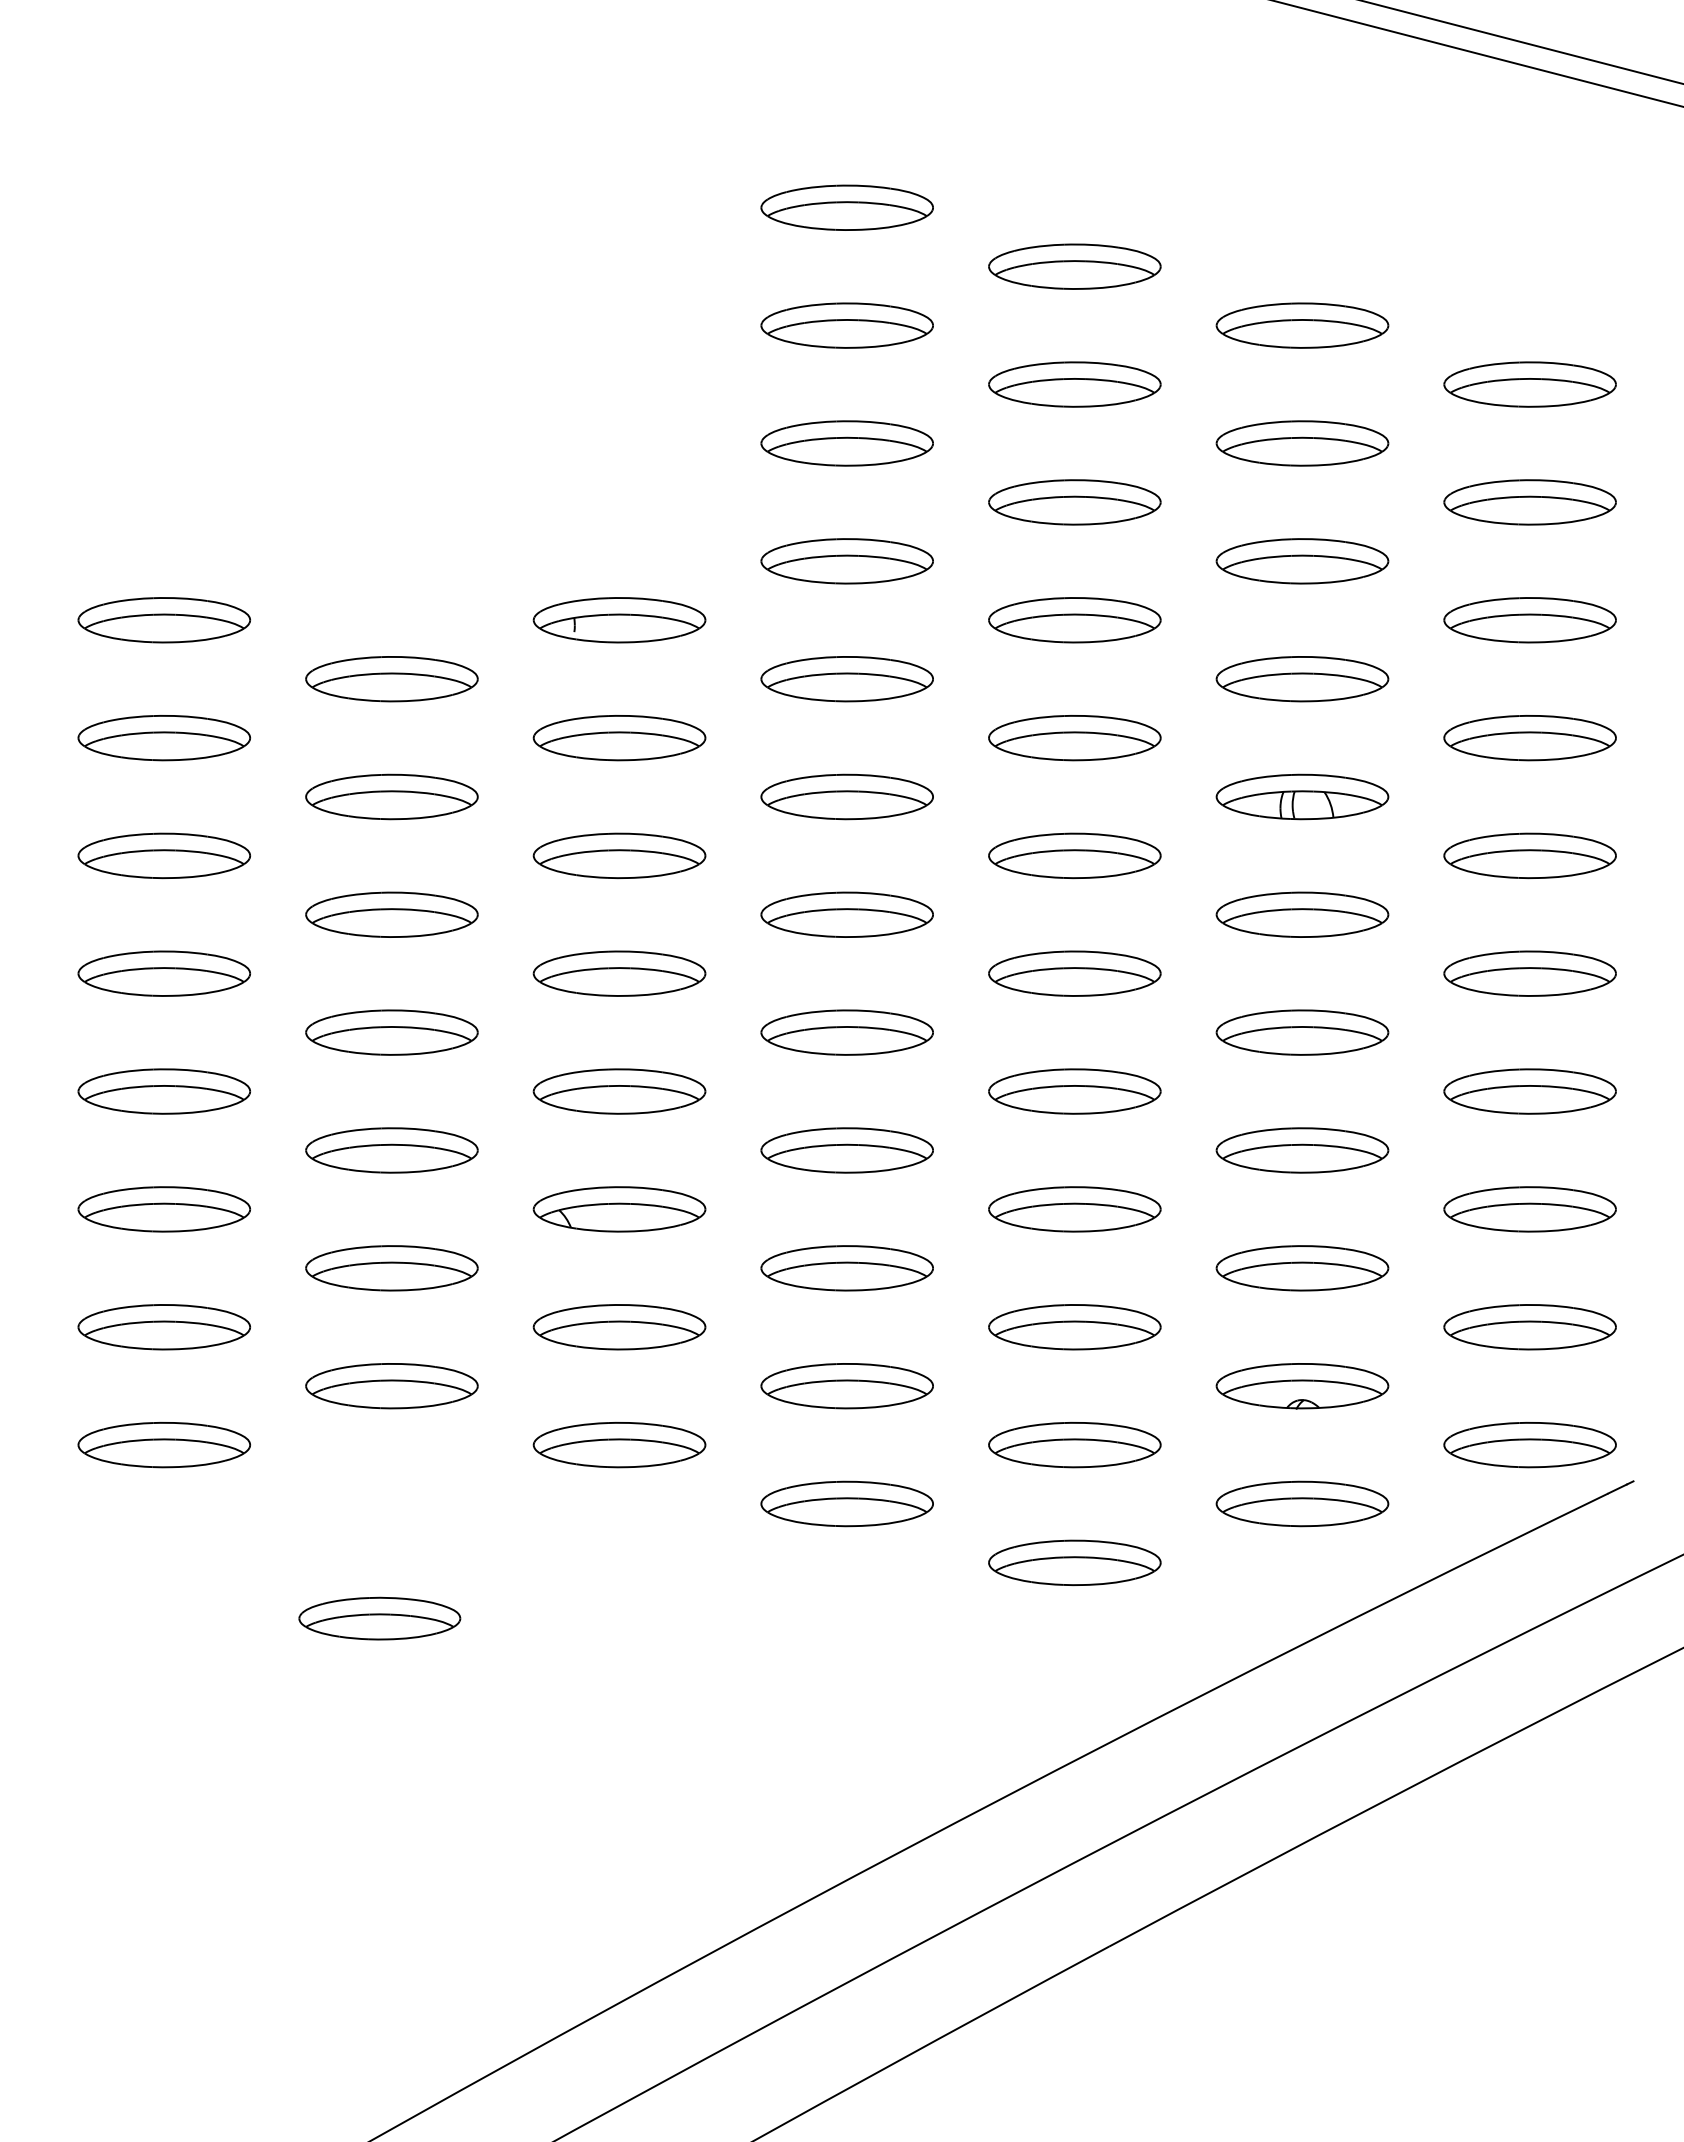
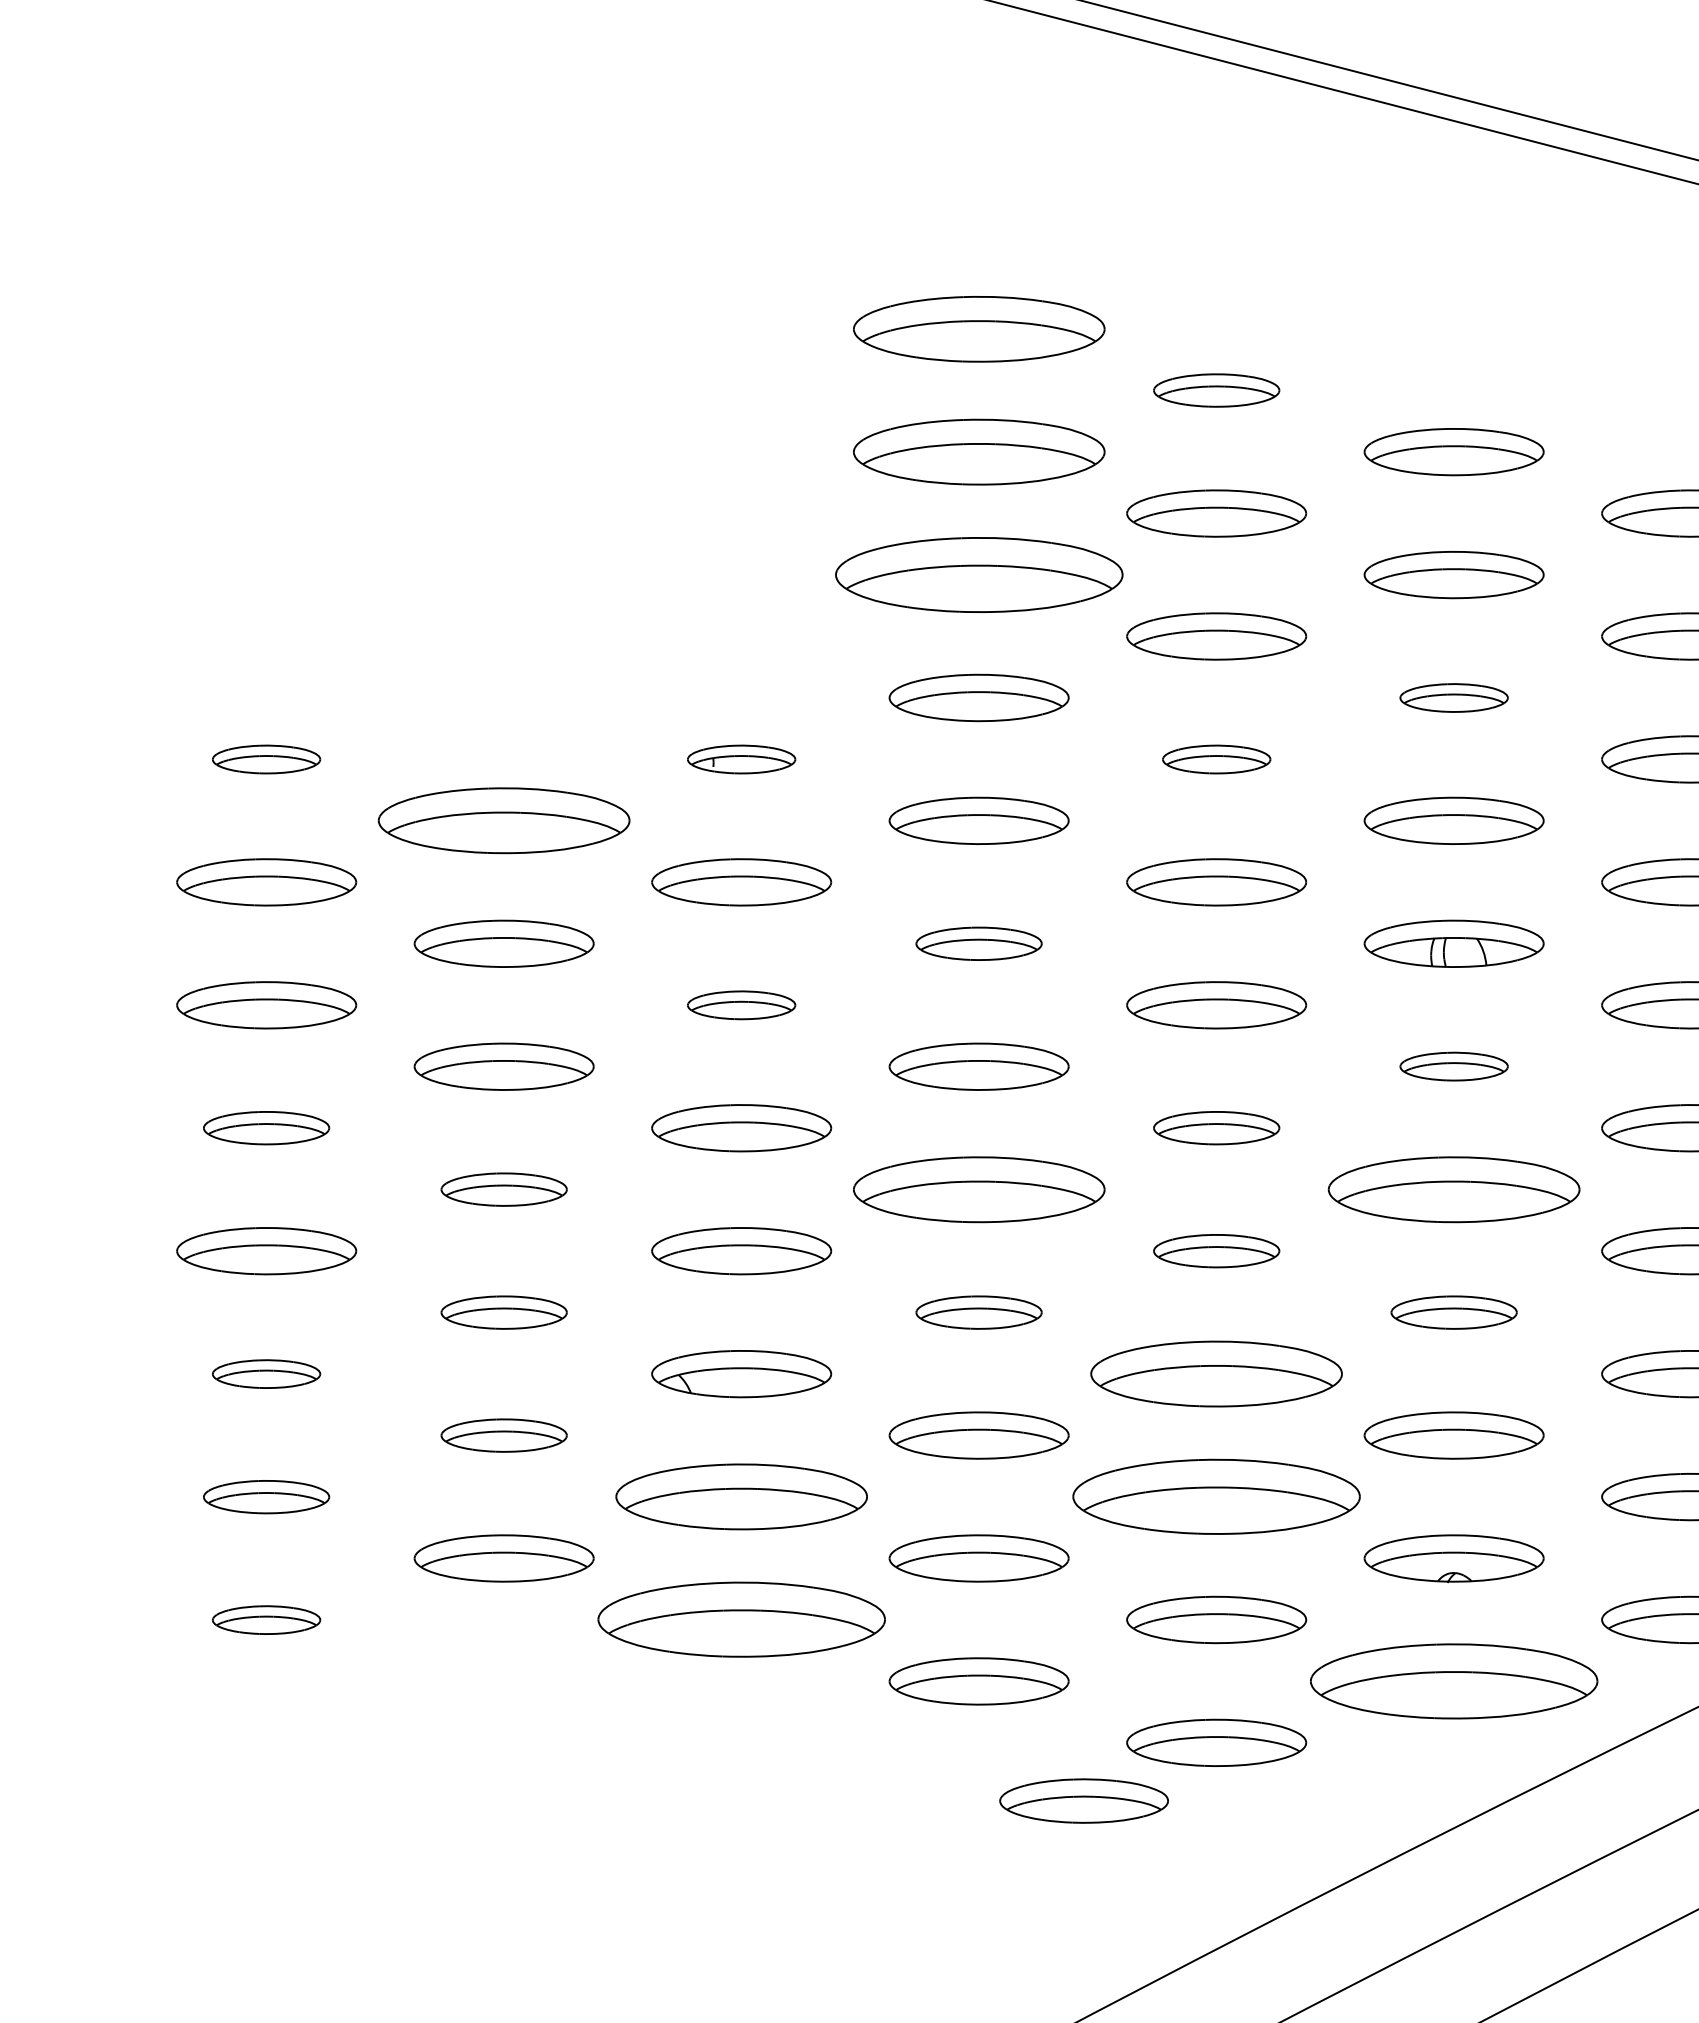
part: (846, 207) -> (978, 328), size x1.4
part: (1074, 266) -> (1216, 390), size x0.7
part: (846, 325) -> (978, 451), size x1.4
part: (846, 443) -> (978, 575), size x1.6
part: (1302, 561) -> (1454, 698), size x0.6
part: (163, 620) -> (265, 759), size x0.6
part: (619, 620) -> (741, 759), size x0.6
part: (1074, 620) -> (1216, 759), size x0.6
part: (391, 679) -> (503, 821), size x1.4
part: (846, 796) -> (978, 943), size x0.7
part: (619, 855) -> (741, 1004), size x0.6
part: (1302, 914) -> (1454, 1066), size x0.6
part: (163, 973) -> (265, 1127), size x0.7
part: (1074, 973) -> (1216, 1127), size x0.7
part: (391, 1032) -> (503, 1189), size x0.7
part: (846, 1032) -> (978, 1189), size x1.4
part: (1302, 1032) -> (1454, 1189), size x1.4
part: (1074, 1091) -> (1216, 1251), size x0.7
part: (391, 1150) -> (503, 1312), size x0.7
part: (846, 1150) -> (978, 1312), size x0.7
part: (1302, 1150) -> (1454, 1312), size x0.7
part: (163, 1209) -> (265, 1374), size x0.6
part: (1074, 1209) -> (1216, 1374), size x1.4
part: (391, 1268) -> (503, 1435), size x0.7
part: (163, 1327) -> (265, 1497), size x0.7
part: (619, 1327) -> (741, 1497), size x1.4
part: (1074, 1327) -> (1216, 1497), size x1.6
part: (163, 1445) -> (265, 1620), size x0.6
part: (619, 1445) -> (741, 1620), size x1.6
part: (1302, 1503) -> (1454, 1680), size x1.6
part: (379, 1618) -> (1083, 1800), moved

